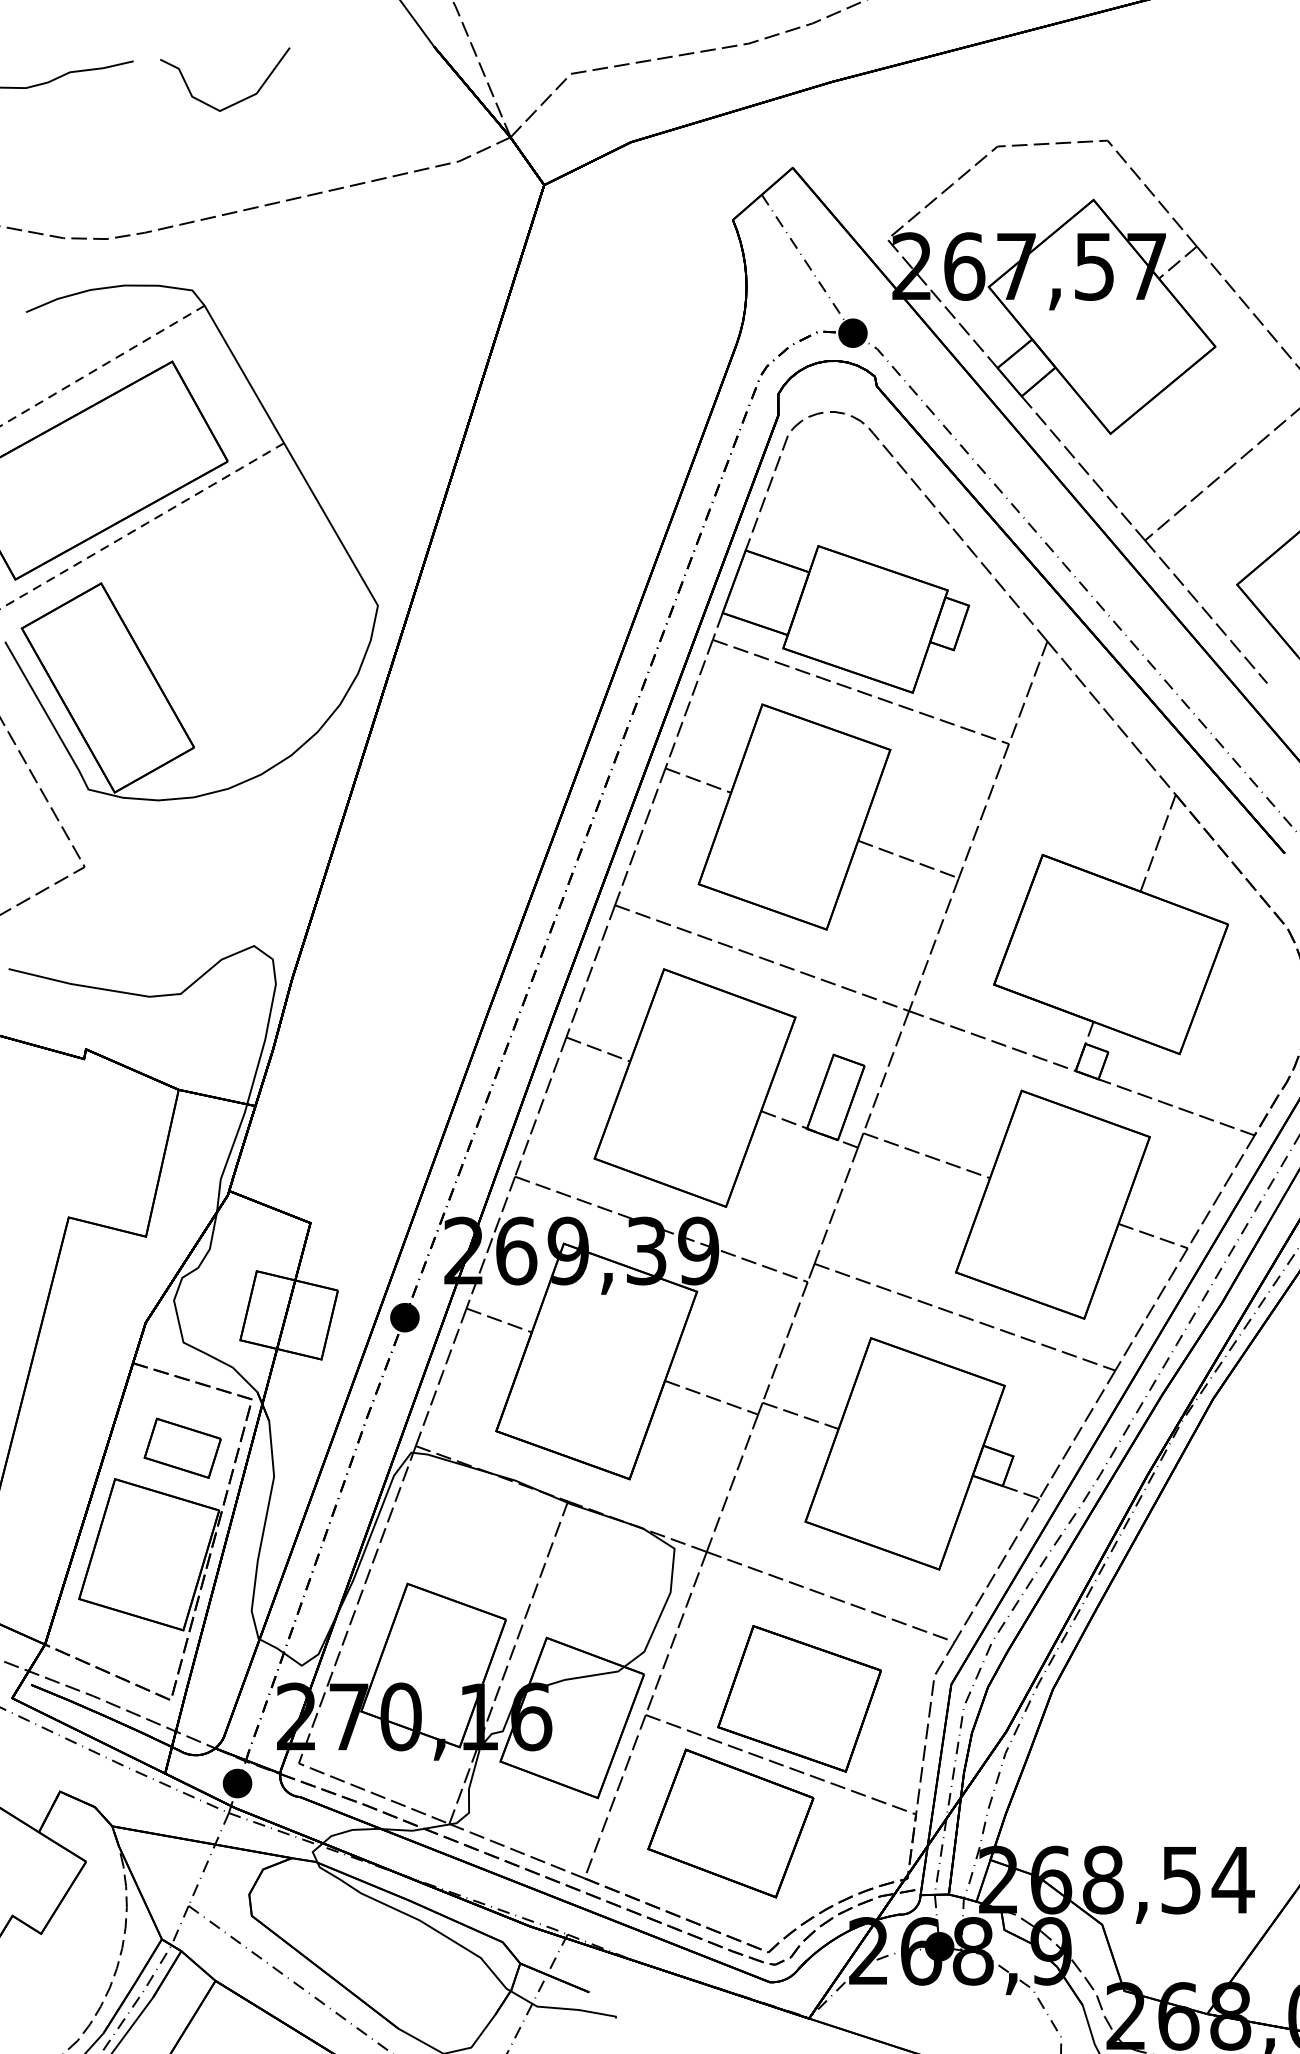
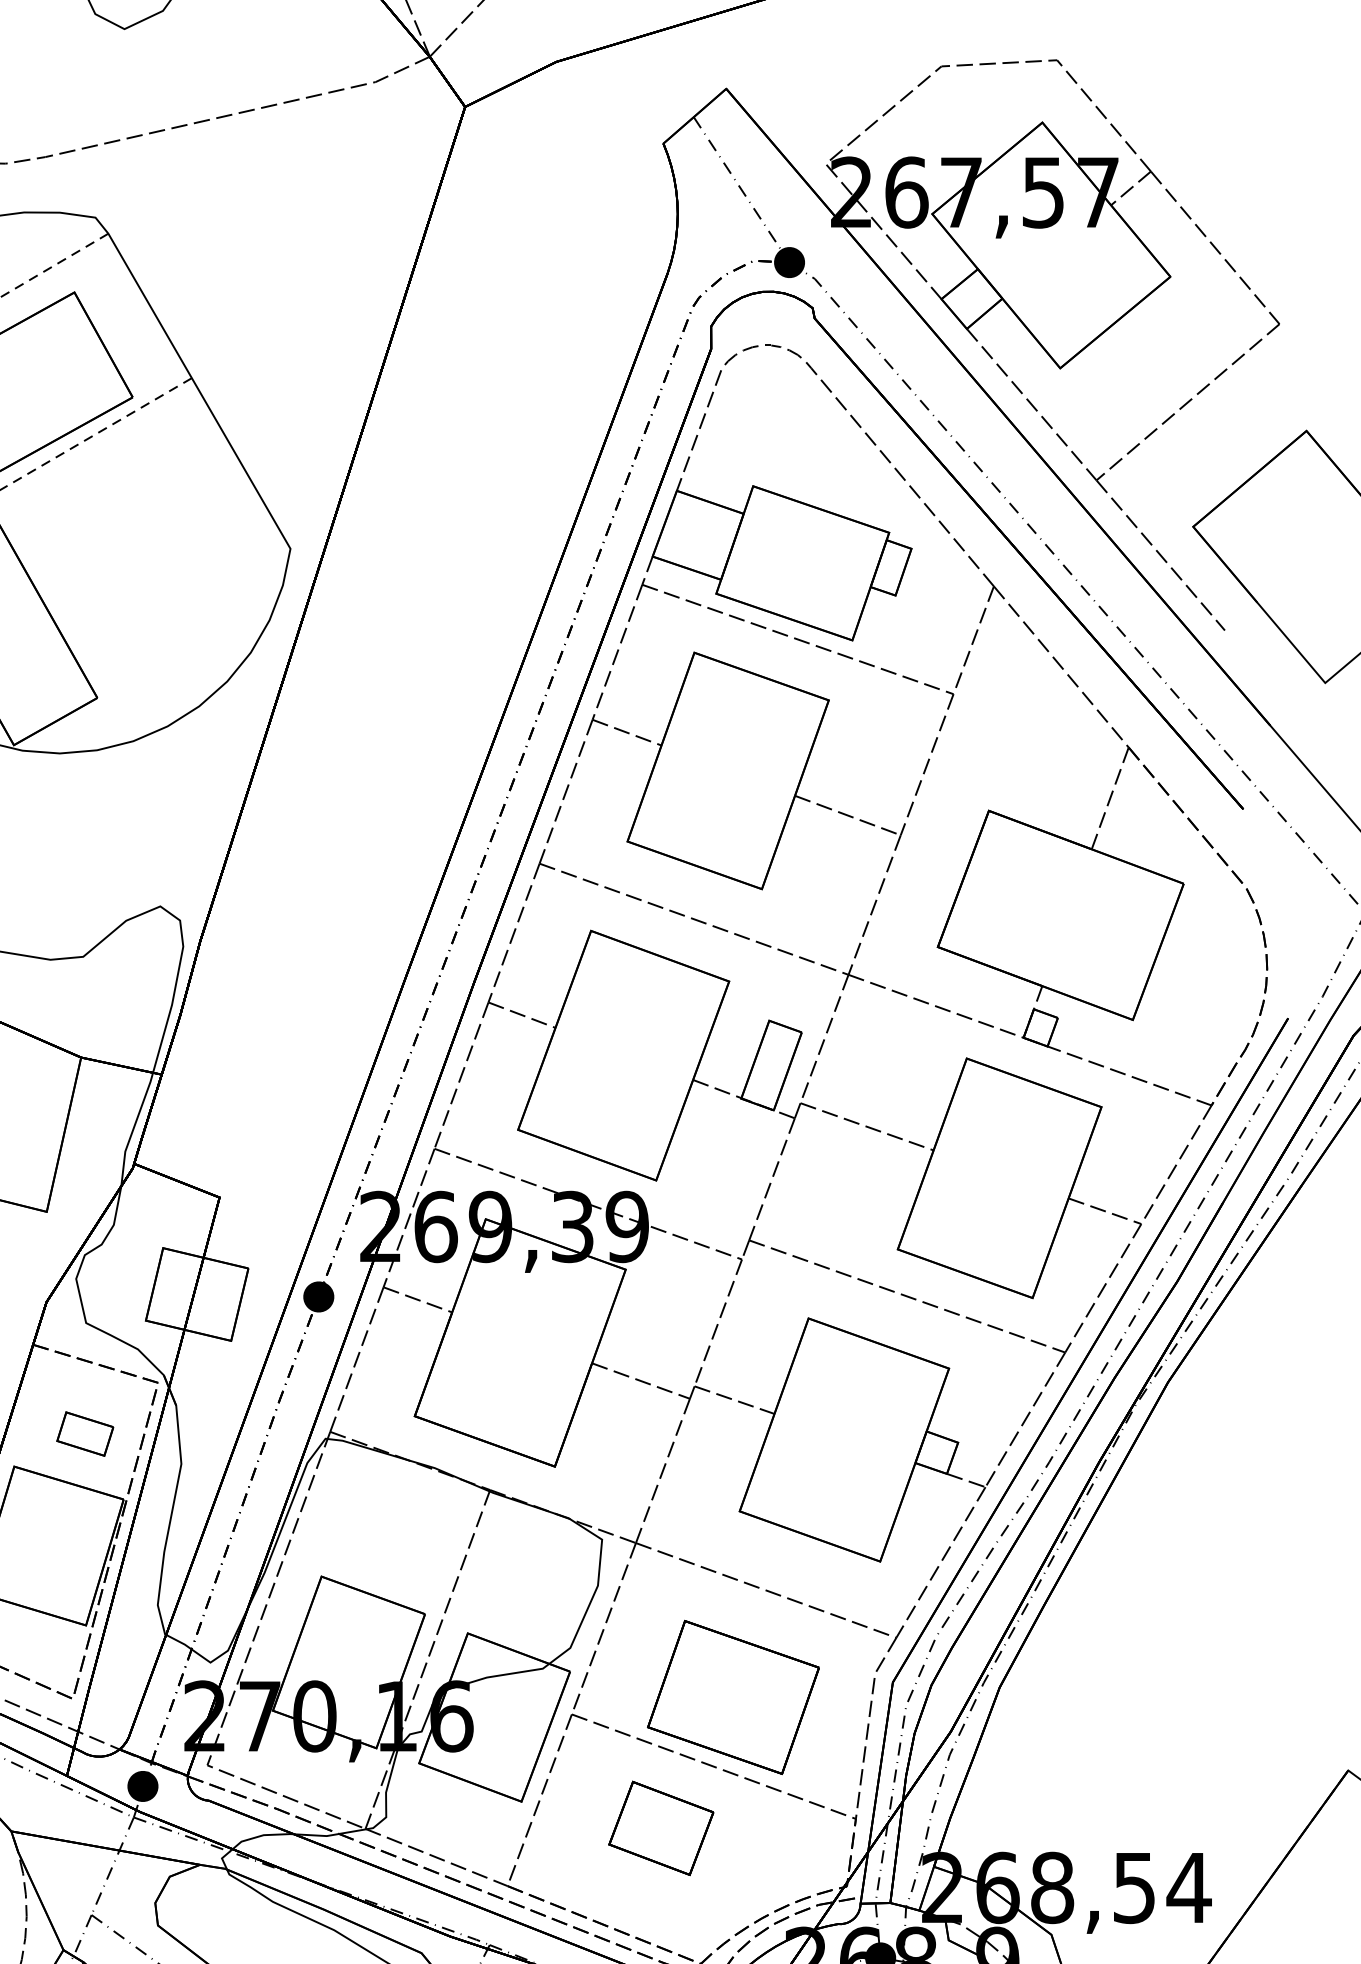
part: (182, 1447) -> (85, 1433), size x0.7
part: (730, 1823) -> (660, 1828), size x0.6

